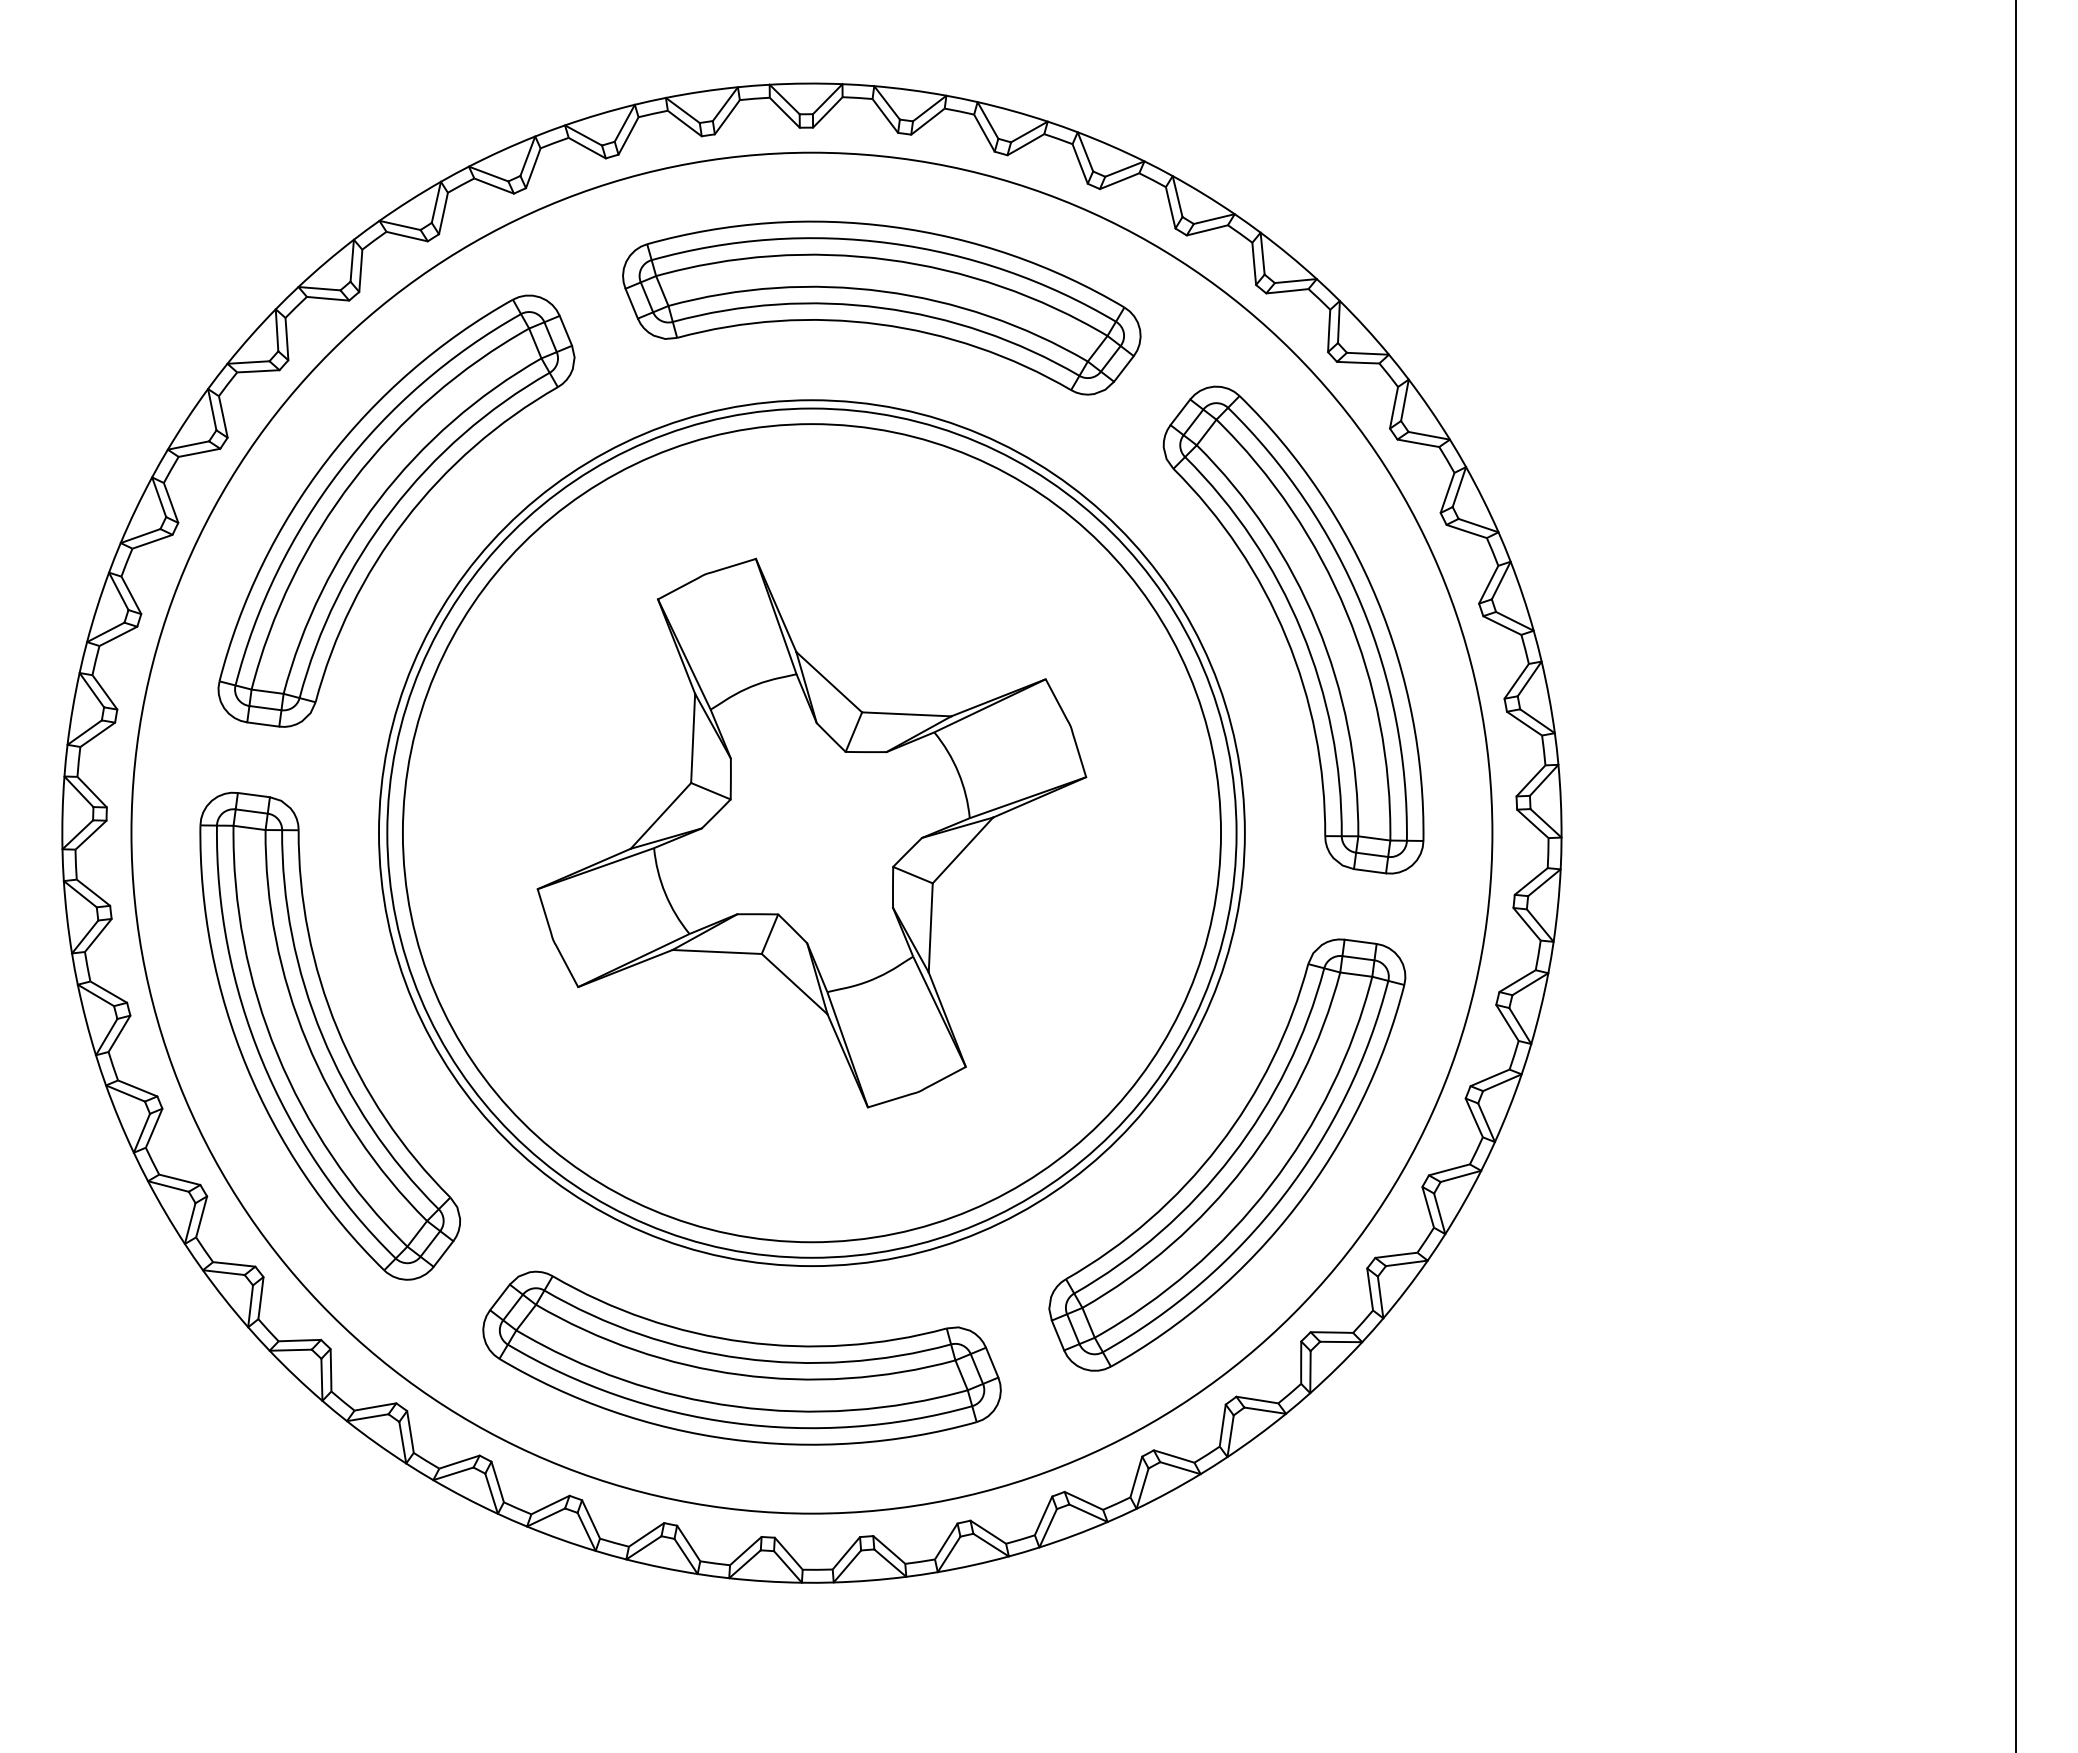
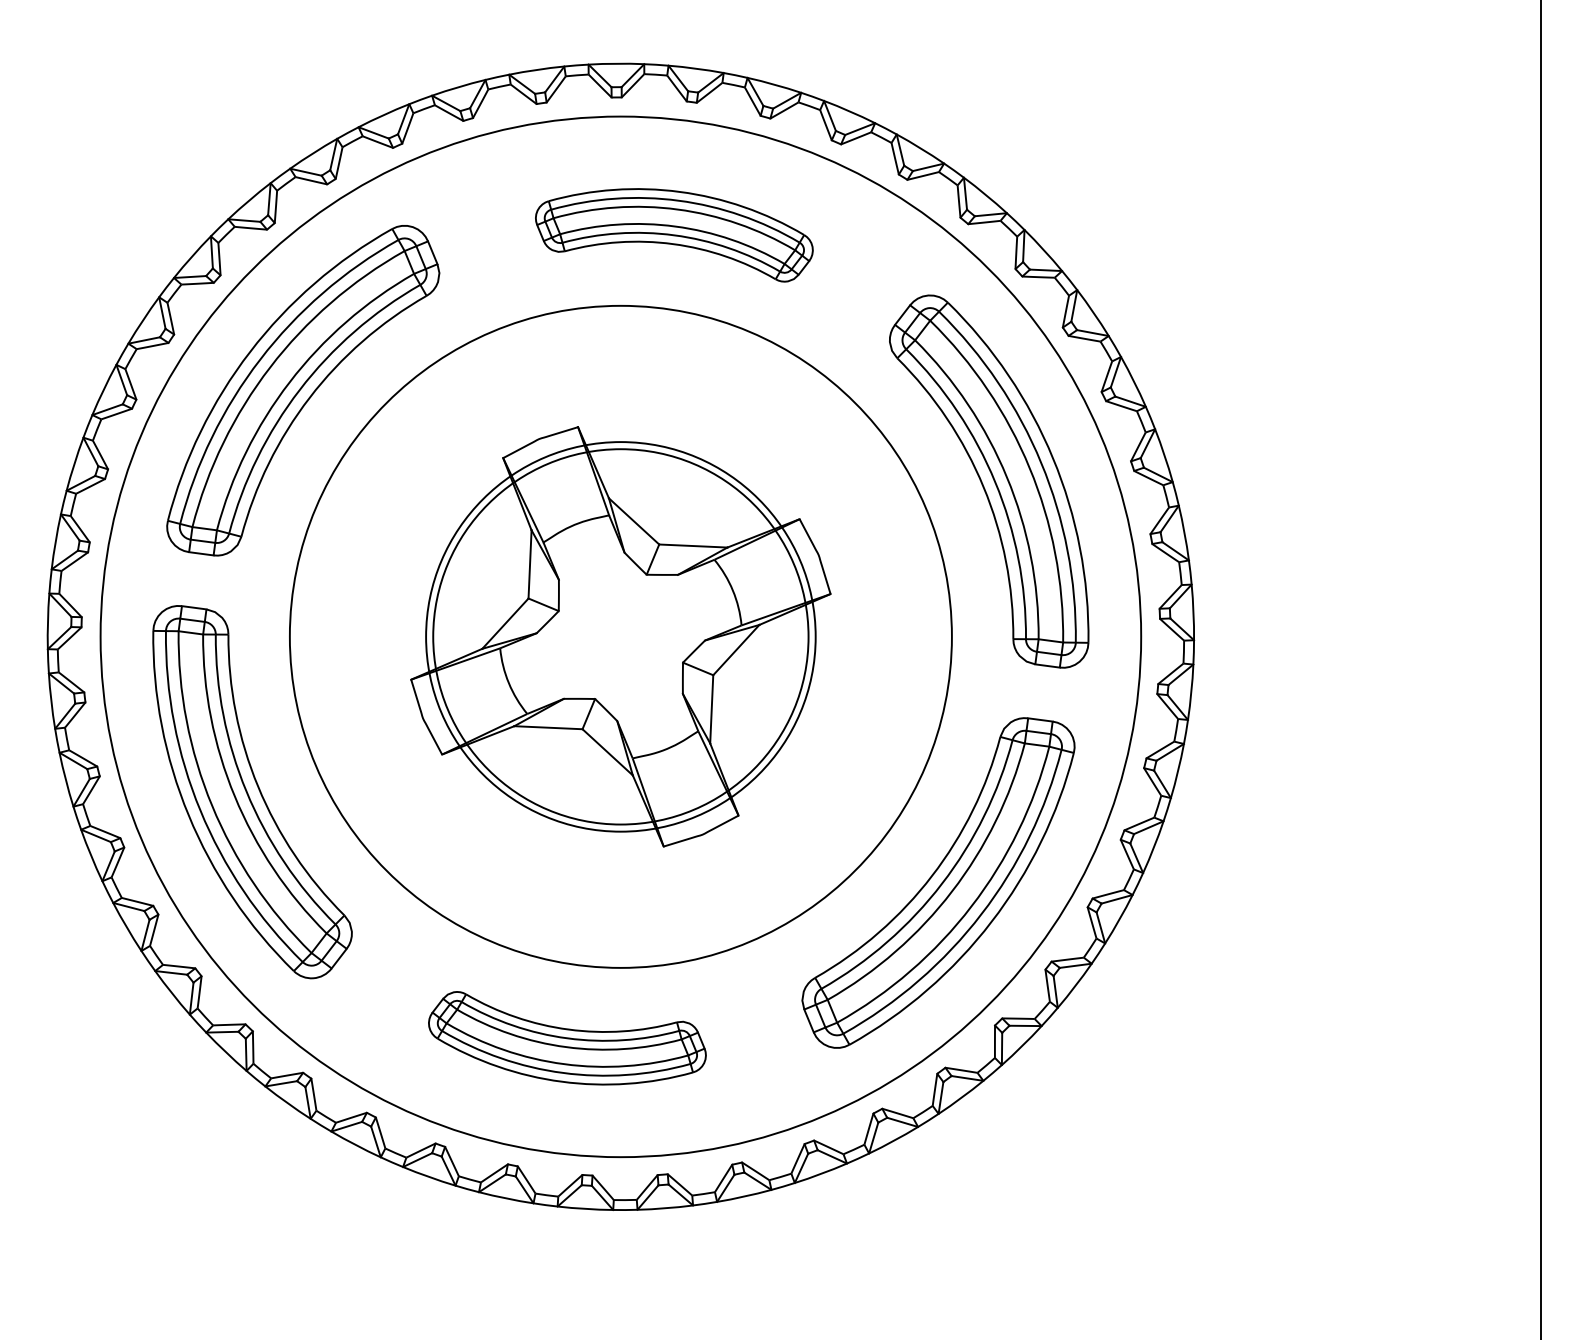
part: (881, 307) -> (674, 234), size x0.7
circle: (811, 832) -> (620, 636), size x0.6
circle: (811, 833) -> (620, 637), size x0.6
part: (741, 1357) -> (567, 1037), size x0.7

